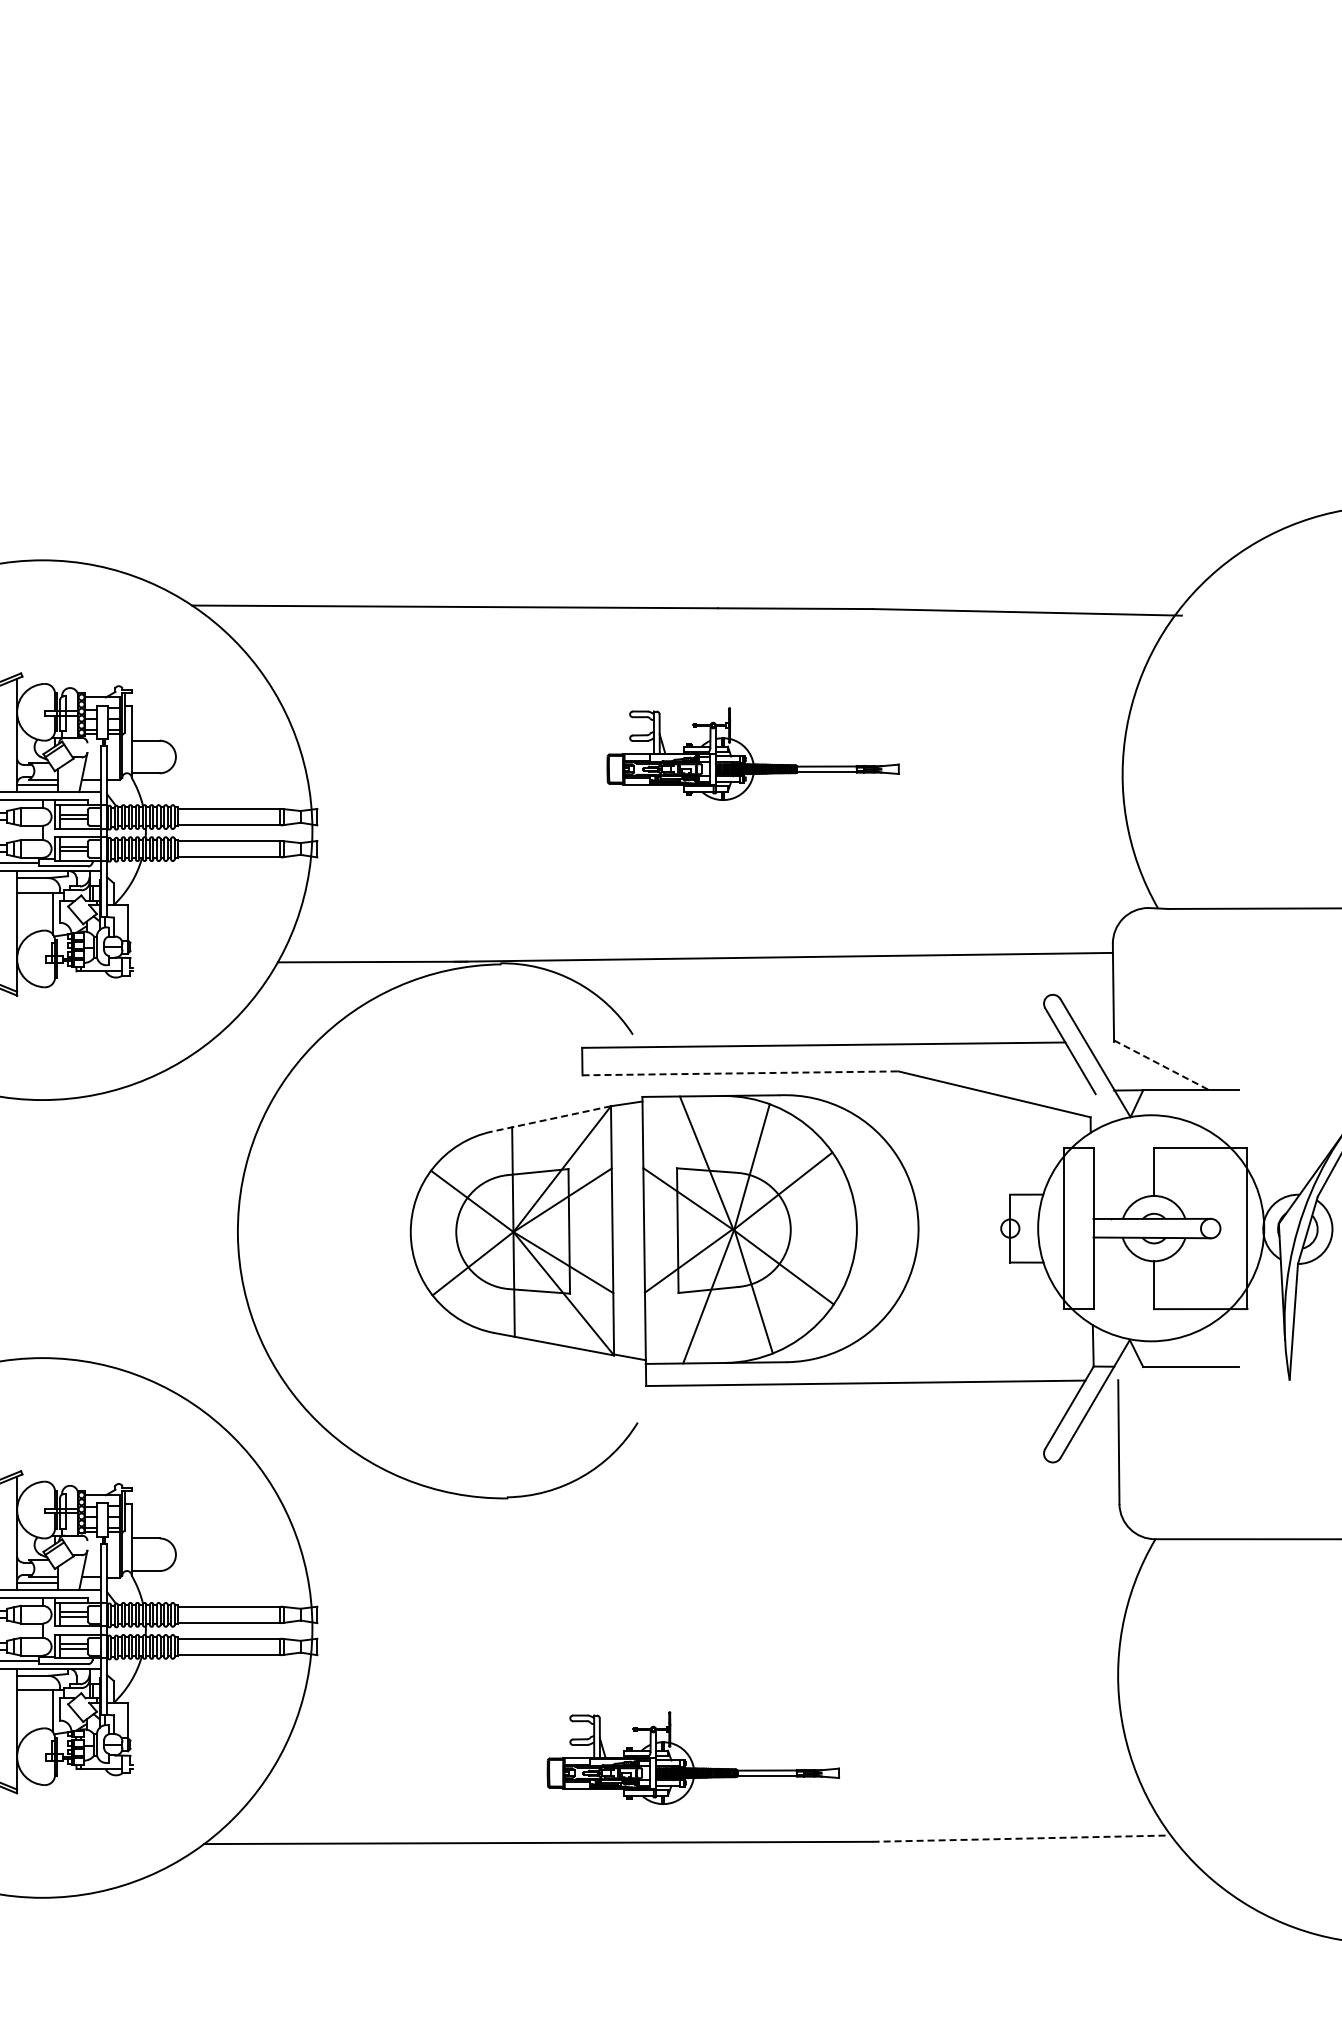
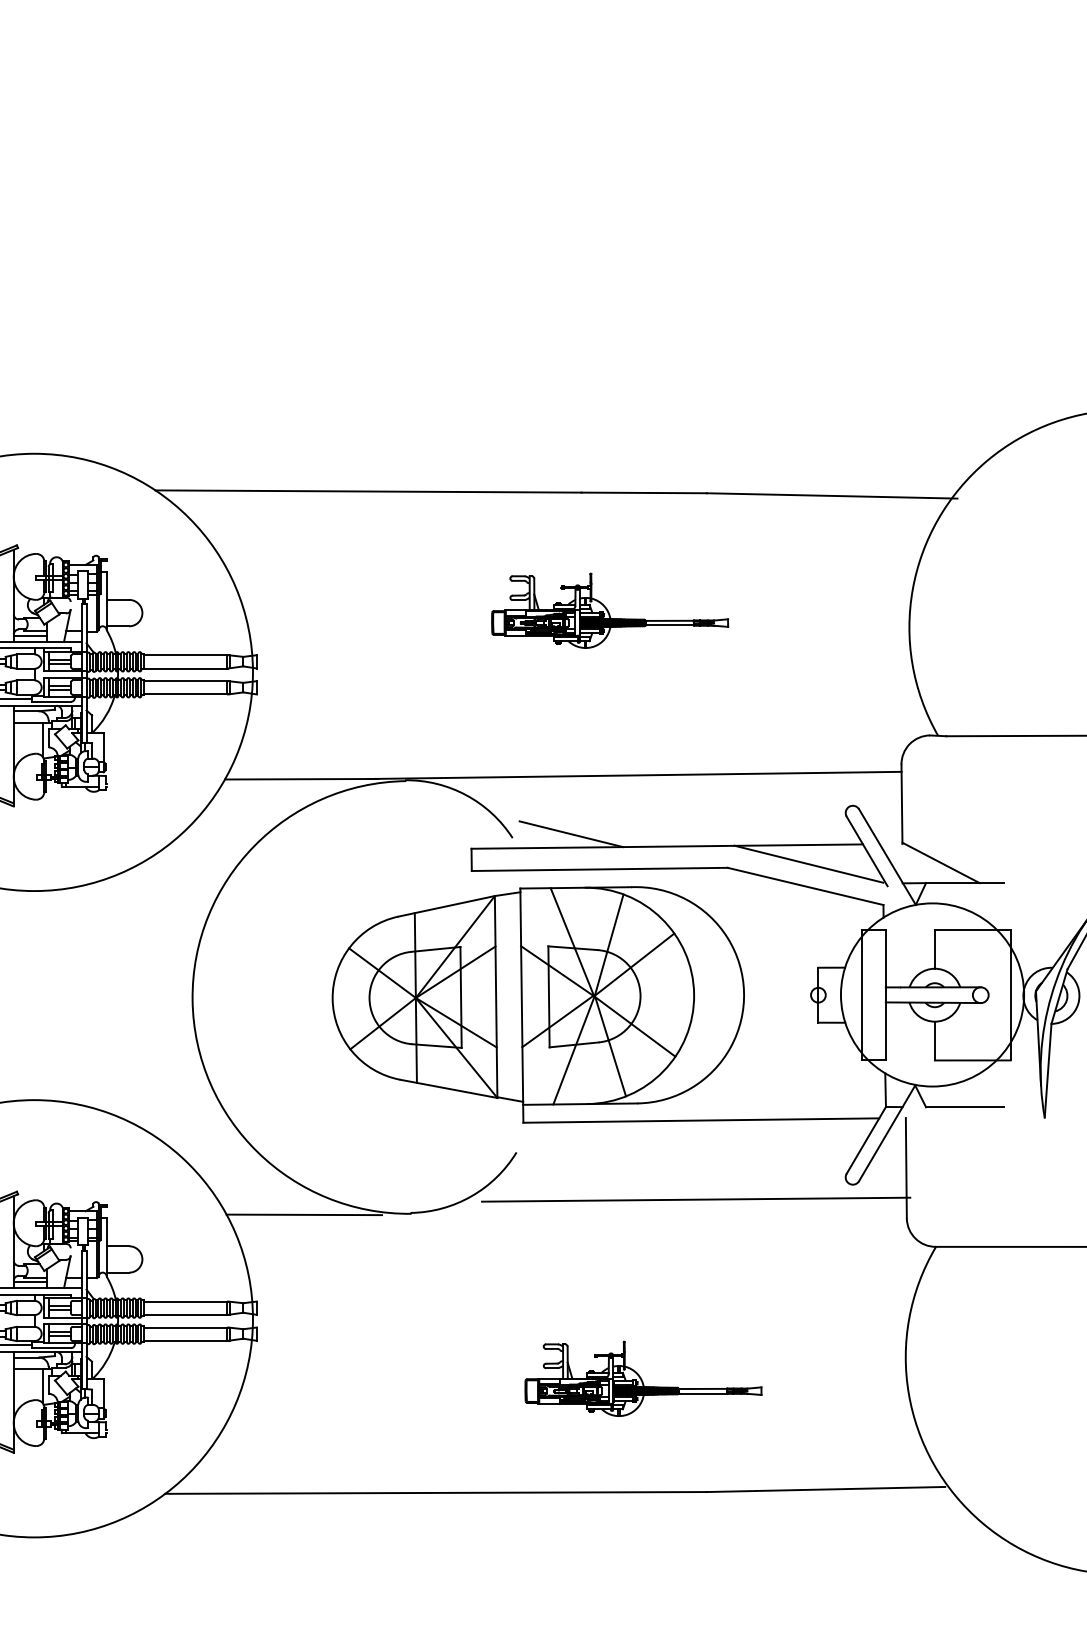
line: (705, 1029) -> (571, 833), added
line: (1161, 1065) -> (940, 863), dashed -> solid
line: (998, 1066) -> (808, 863), added
line: (740, 1073) -> (599, 869), dashed -> solid
line: (551, 1118) -> (446, 906), dashed -> solid
line: (859, 1480) -> (696, 1199), added
line: (375, 1499) -> (304, 1214), added
part: (692, 1757) -> (642, 1378), moved
line: (1020, 1838) -> (826, 1489), dashed -> solid

